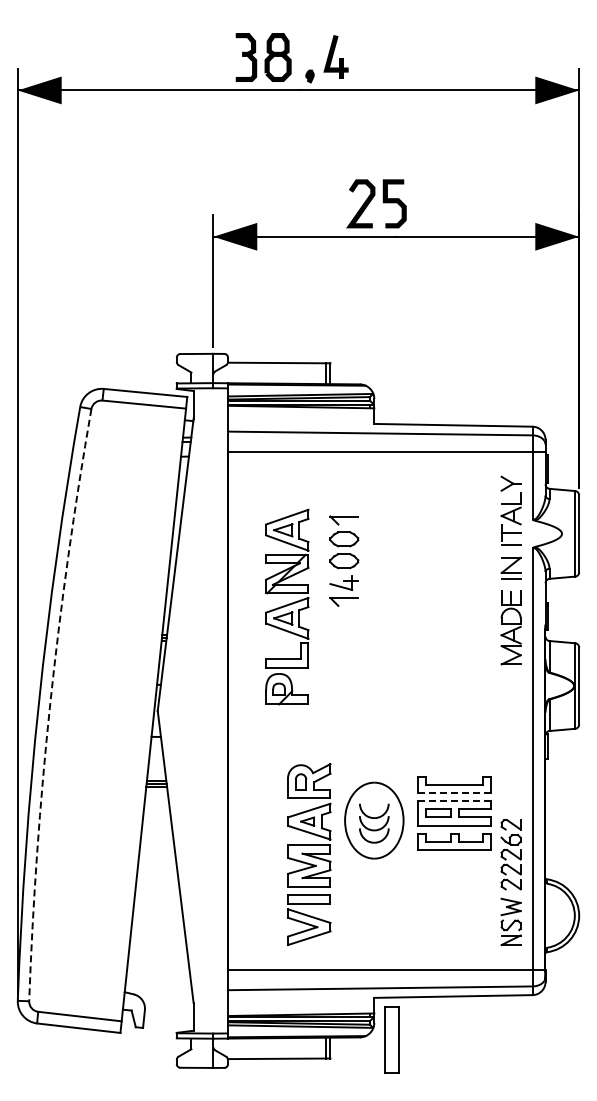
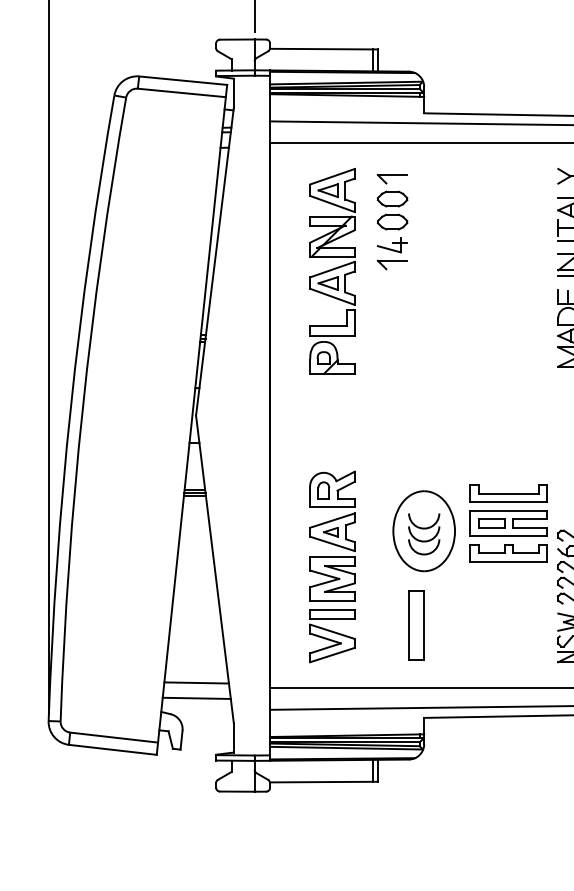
part: (344, 560) -> (392, 221), moved
part: (287, 606) -> (332, 270), moved
arc: (50, 704) -> (83, 408), dashed -> solid
line: (454, 793) -> (508, 502), dashed -> solid
line: (454, 801) -> (508, 511), dashed -> solid
part: (309, 854) -> (332, 566), moved
line: (157, 964) -> (195, 682), added
line: (158, 978) -> (196, 697), added
part: (391, 1039) -> (415, 624), moved

